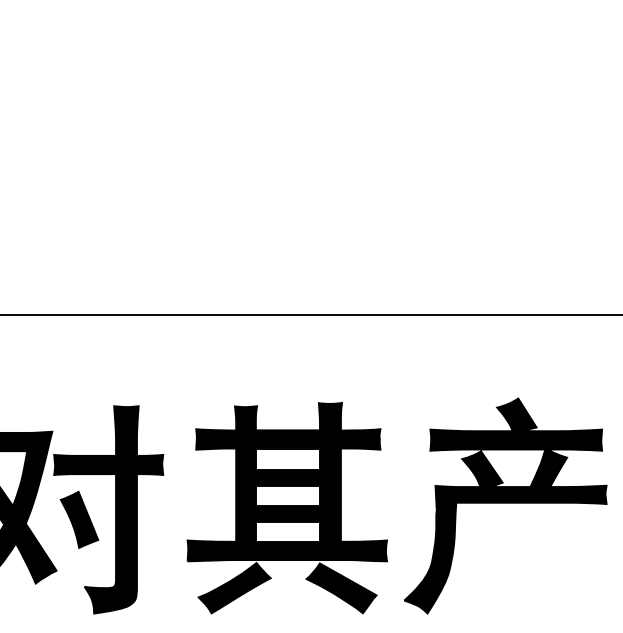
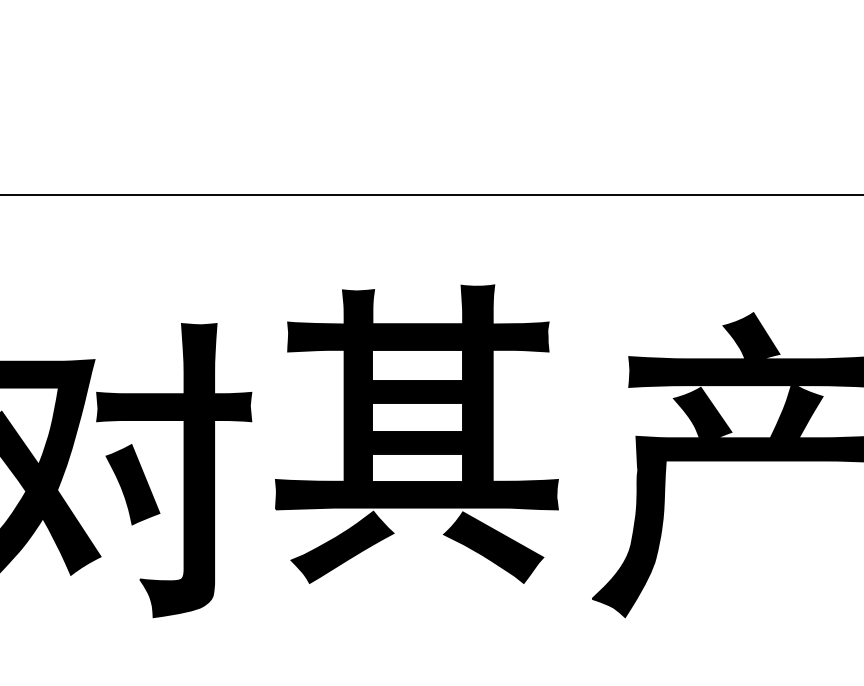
part: (286, 508) -> (415, 434), moved

